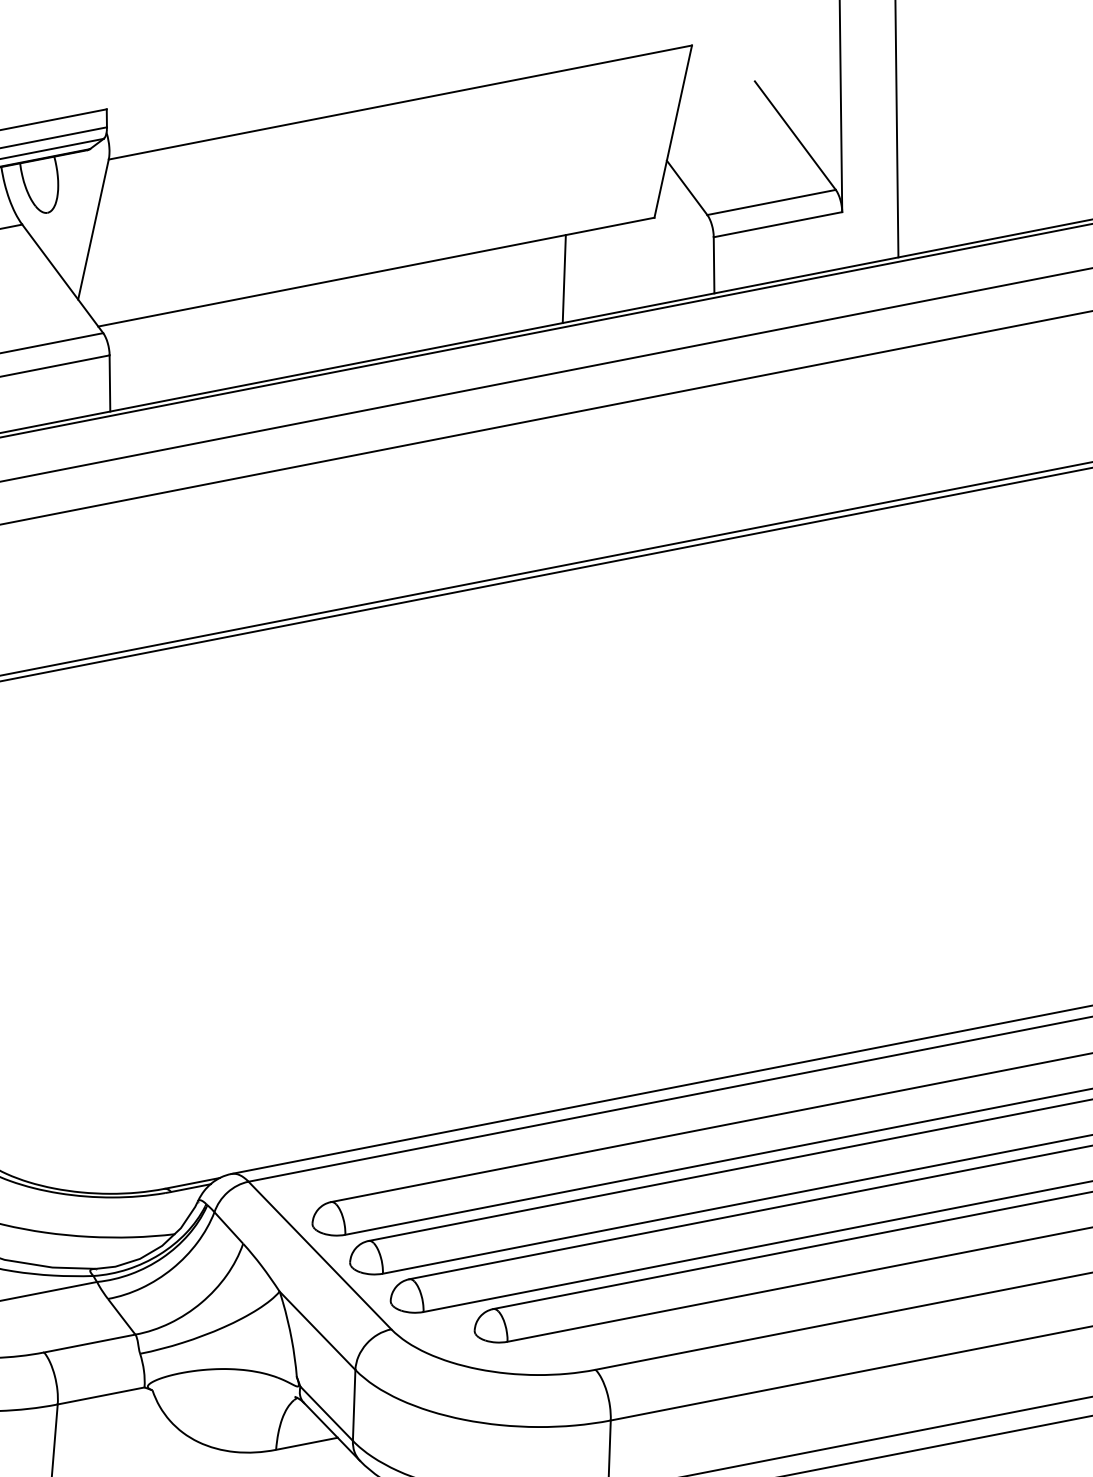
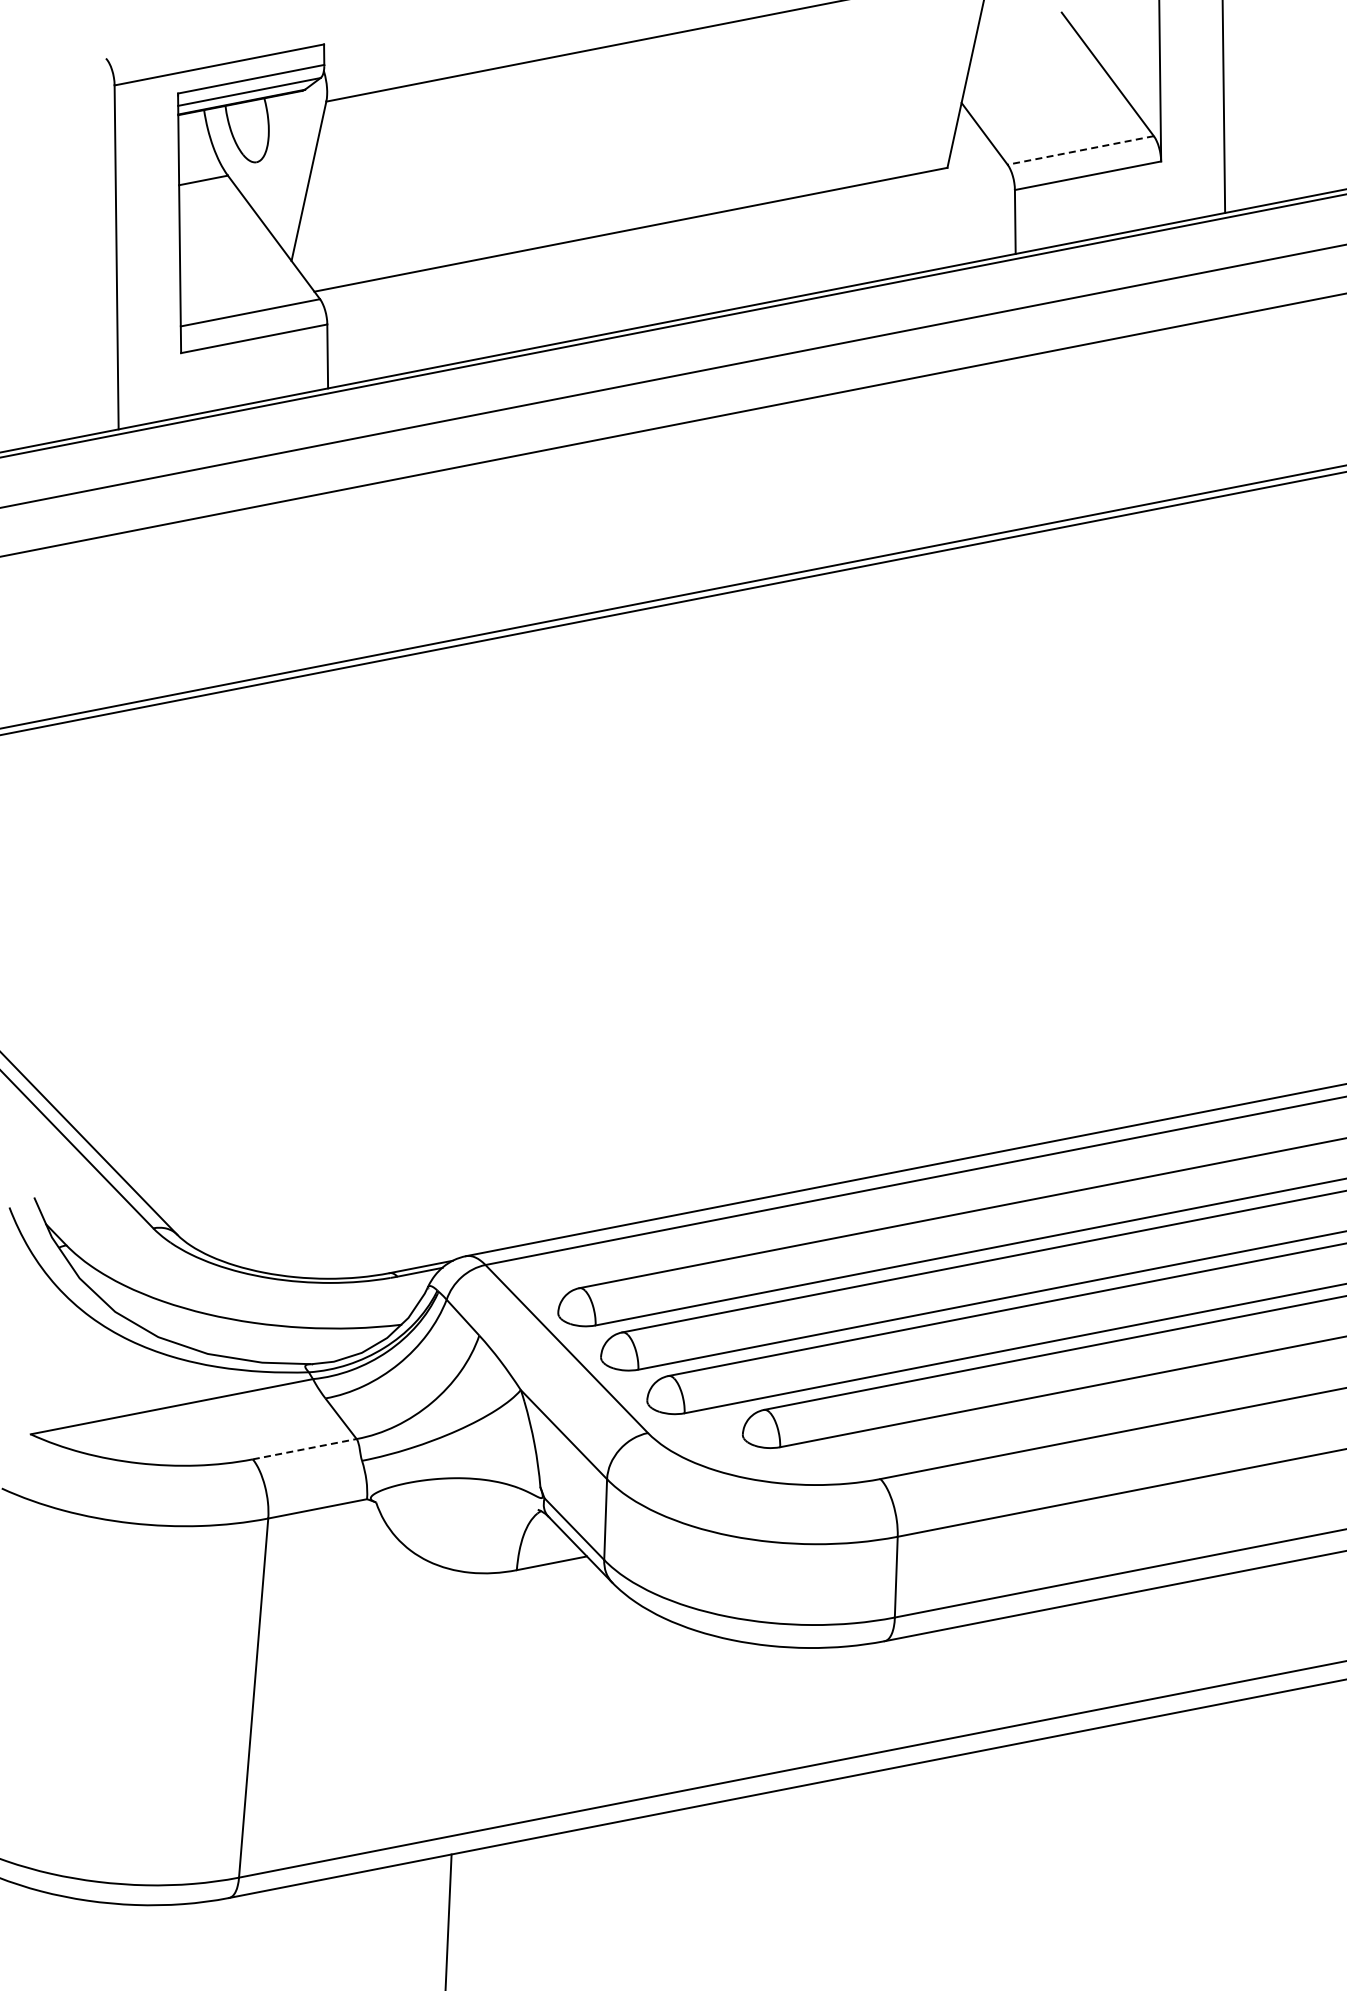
line: (771, 202) -> (1080, 150), solid -> dashed
line: (564, 278) -> (844, 237), removed
line: (89, 1343) -> (304, 1449), solid -> dashed

